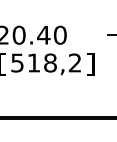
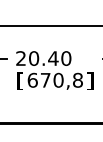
text: (45, 61) -> (54, 79), 518,2 -> 670,8

